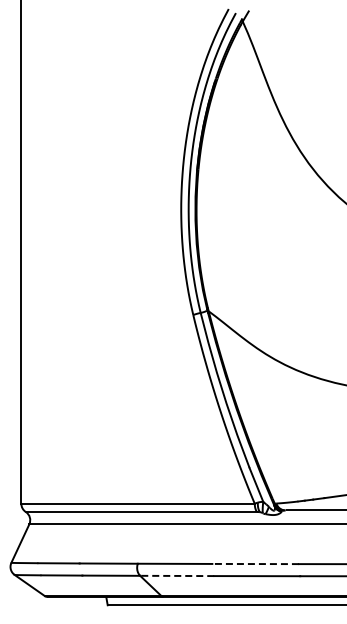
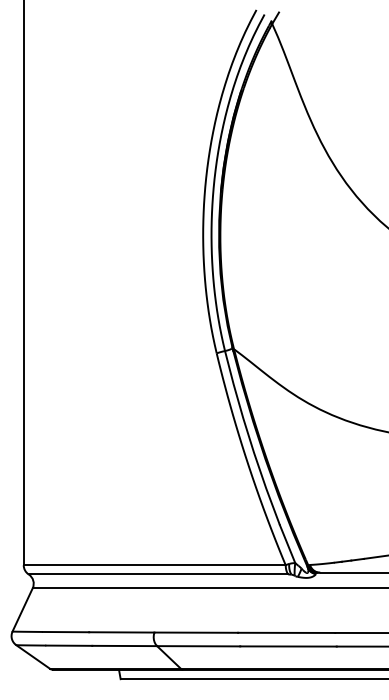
line: (255, 564) -> (286, 633), dashed -> solid
line: (176, 575) -> (197, 645), dashed -> solid

